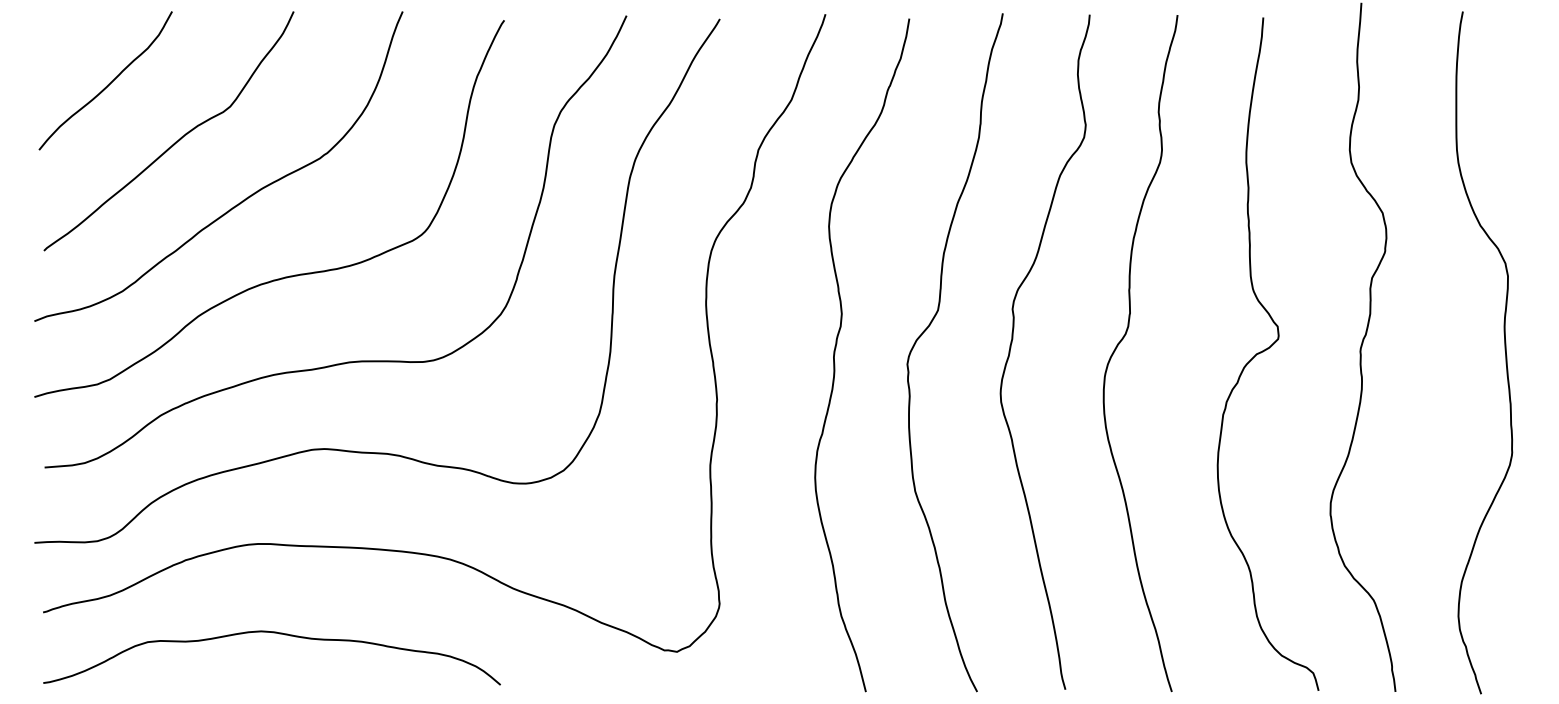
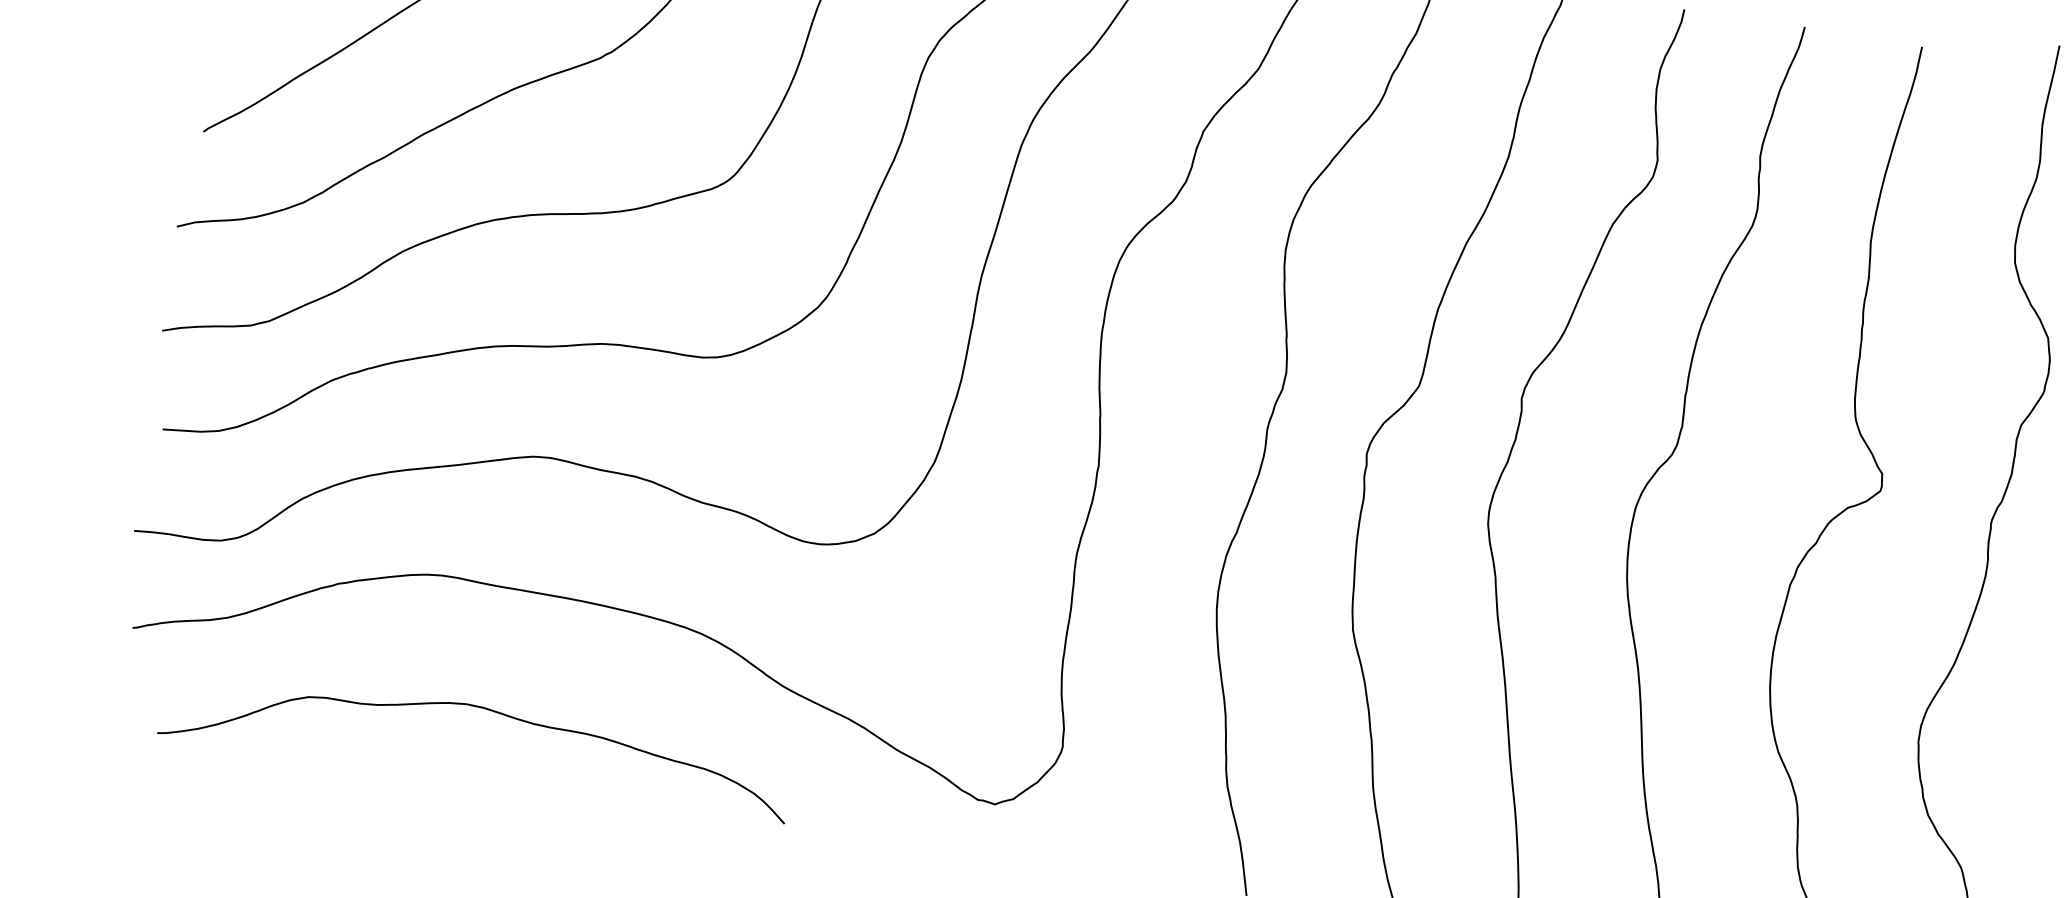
curve: (272, 633) -> (481, 709), moved

